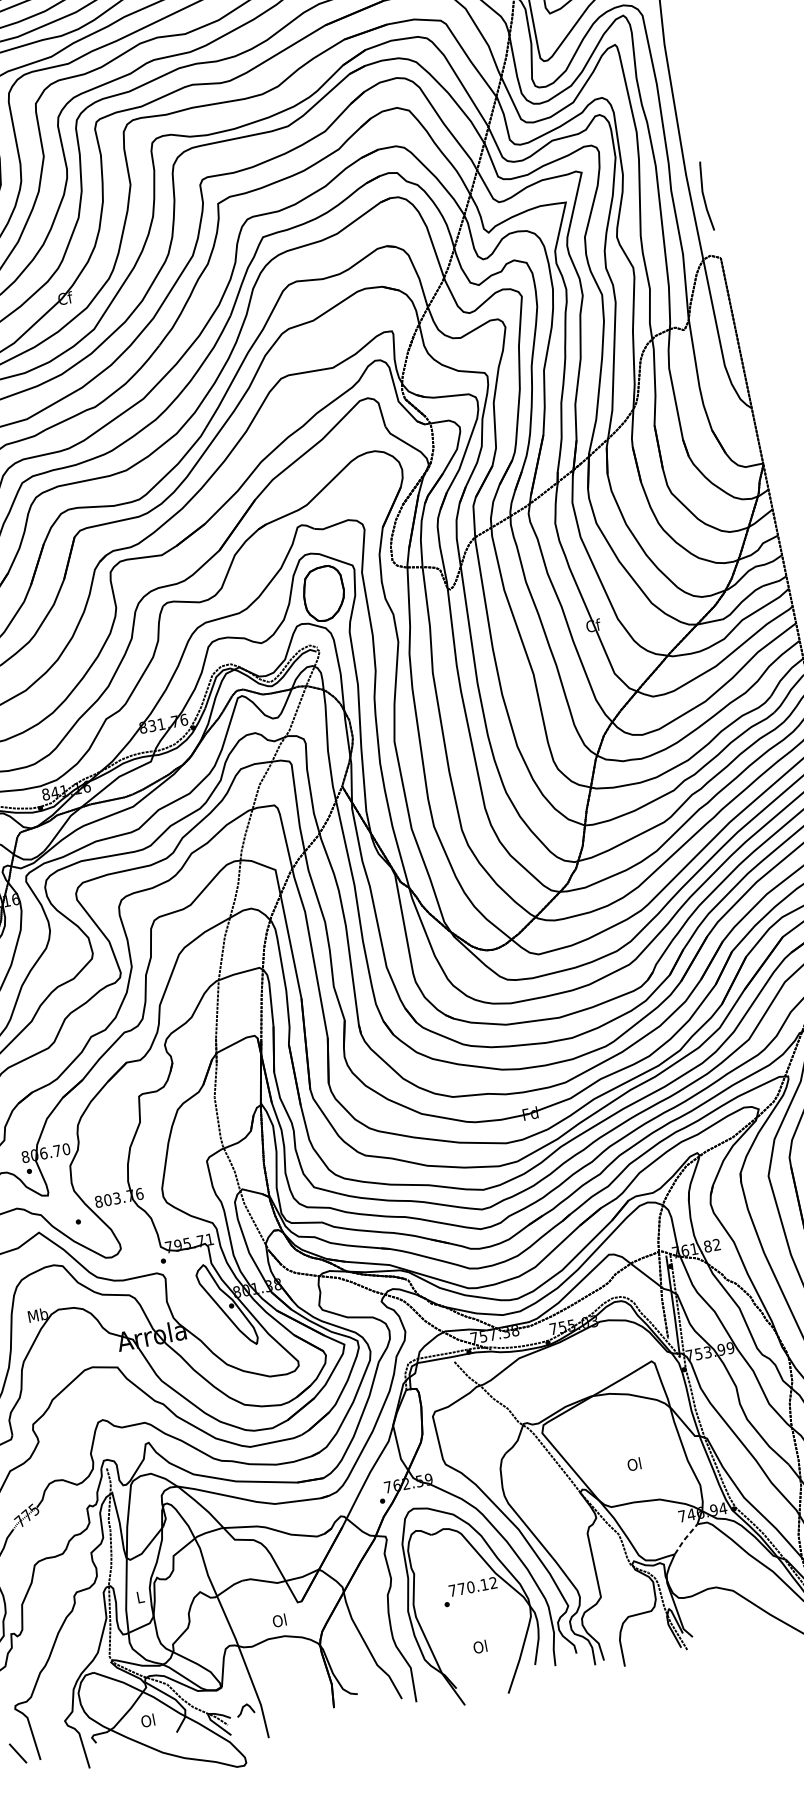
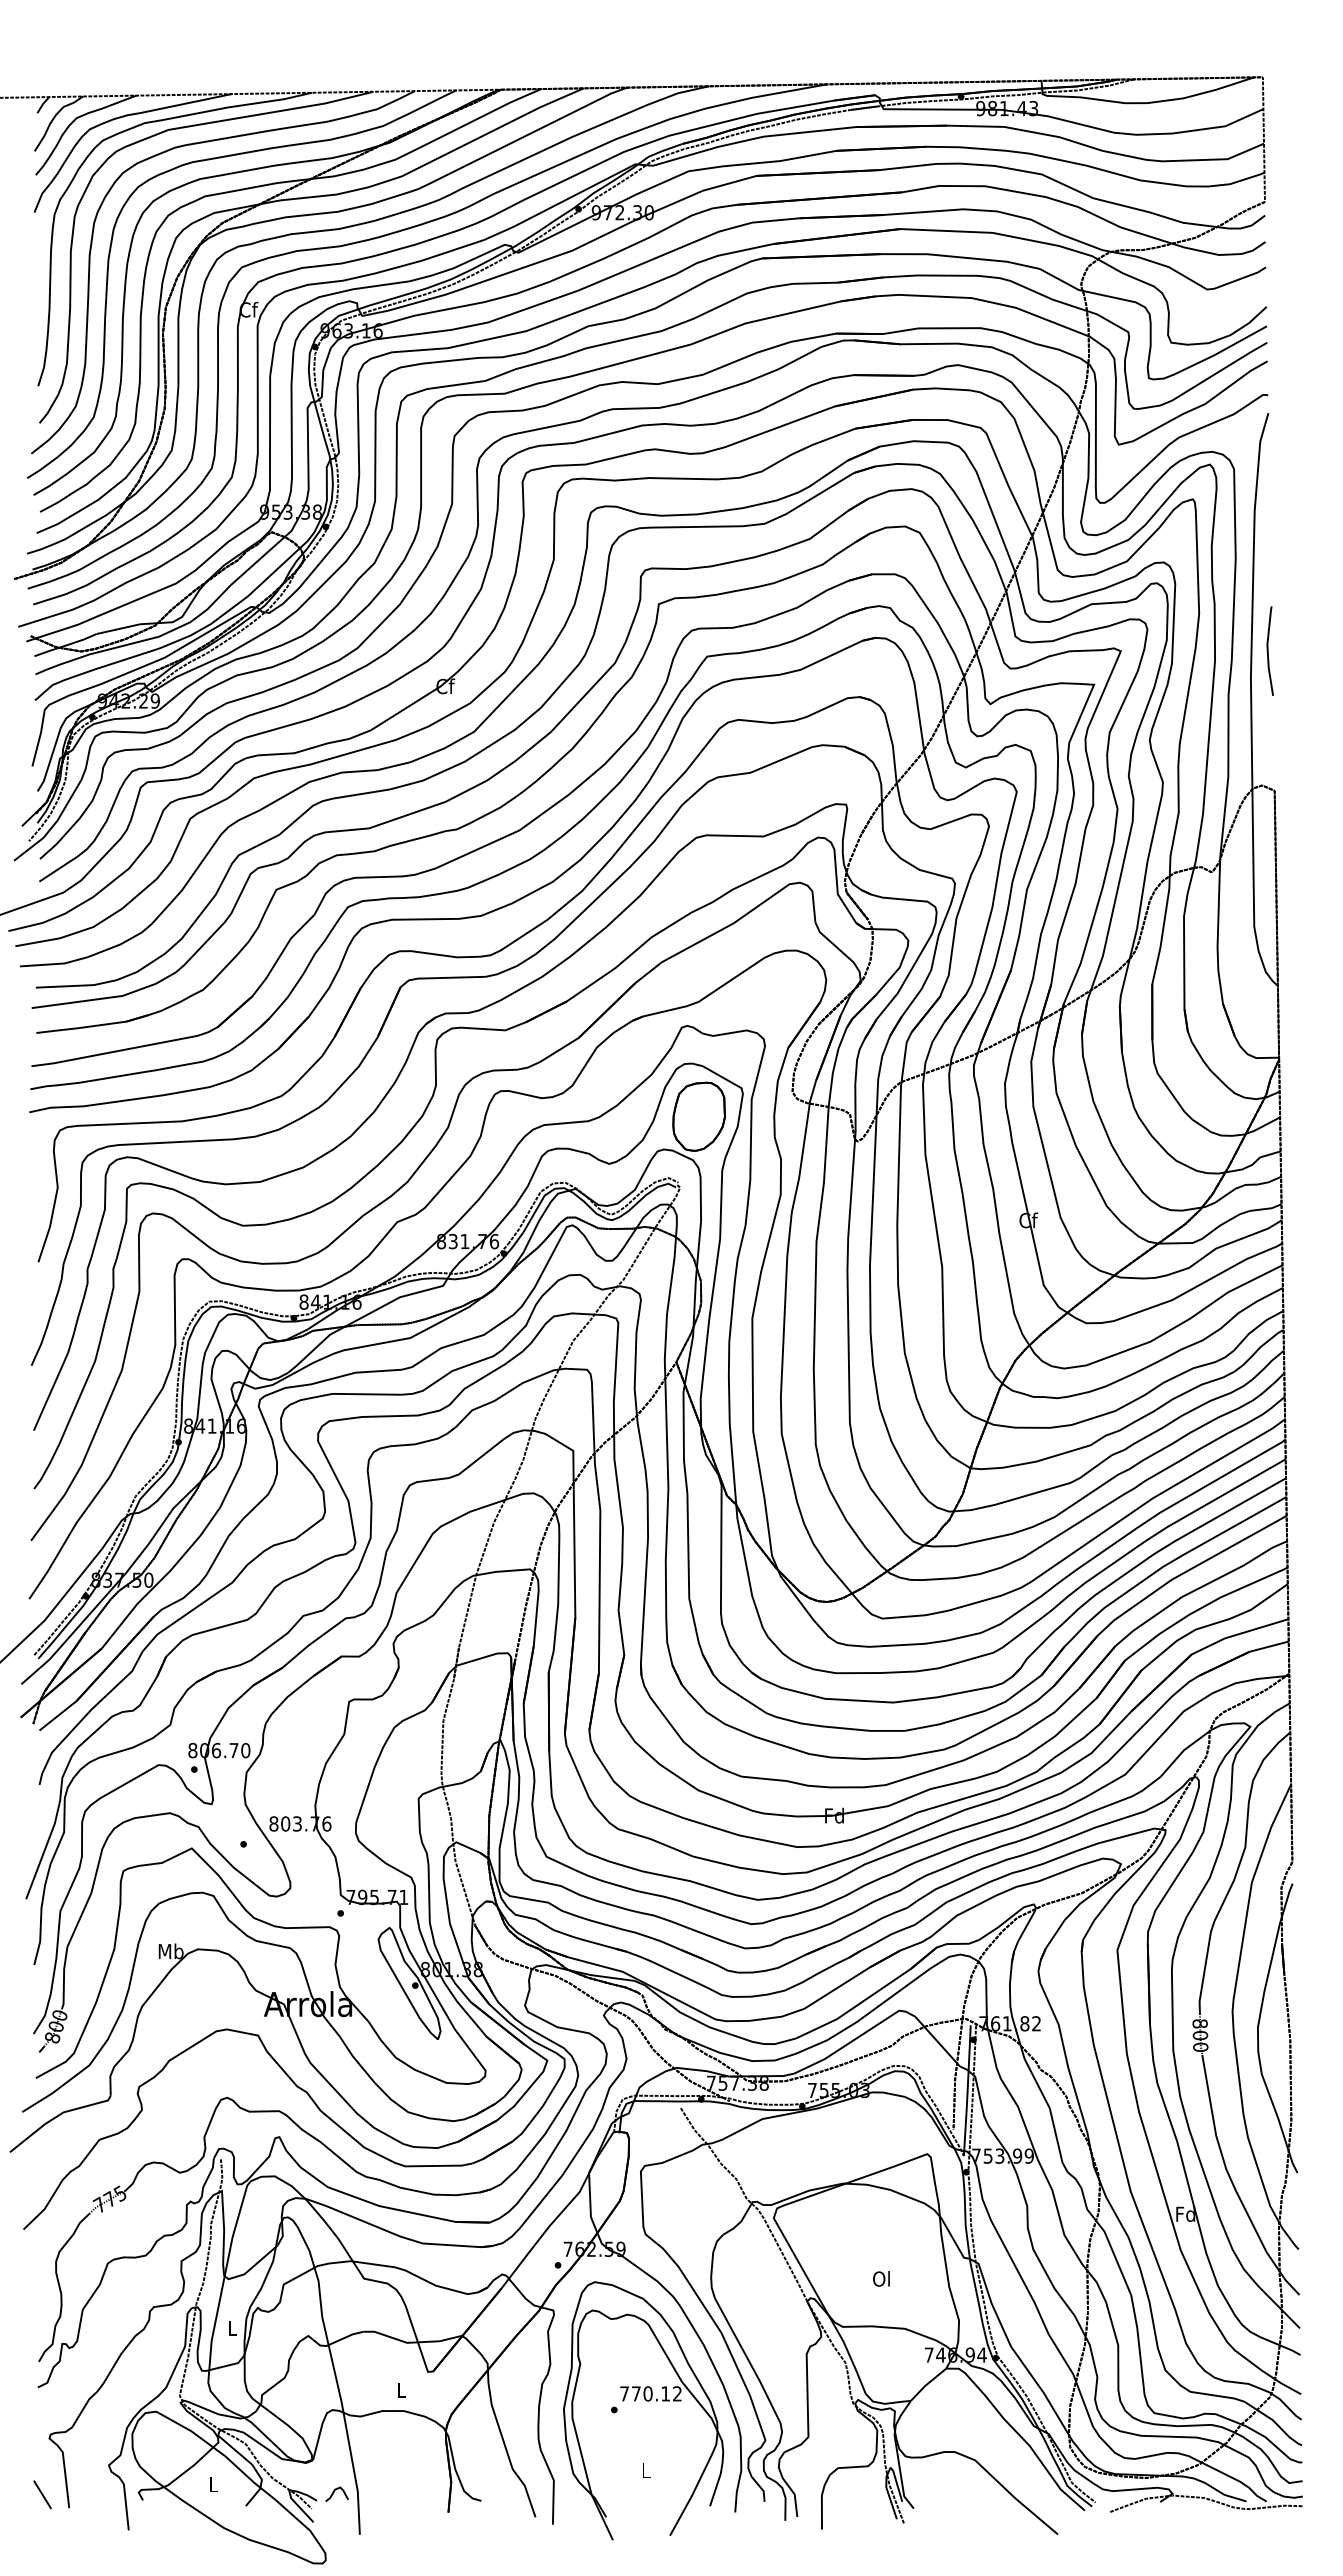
line: (704, 196) -> (1268, 650), moved
line: (685, 1539) -> (927, 2384), dashed -> solid
text: (279, 1620) -> (400, 2390), Ol -> L
text: (480, 1646) -> (645, 2470), Ol -> L
text: (147, 1720) -> (212, 2484), Ol -> L

